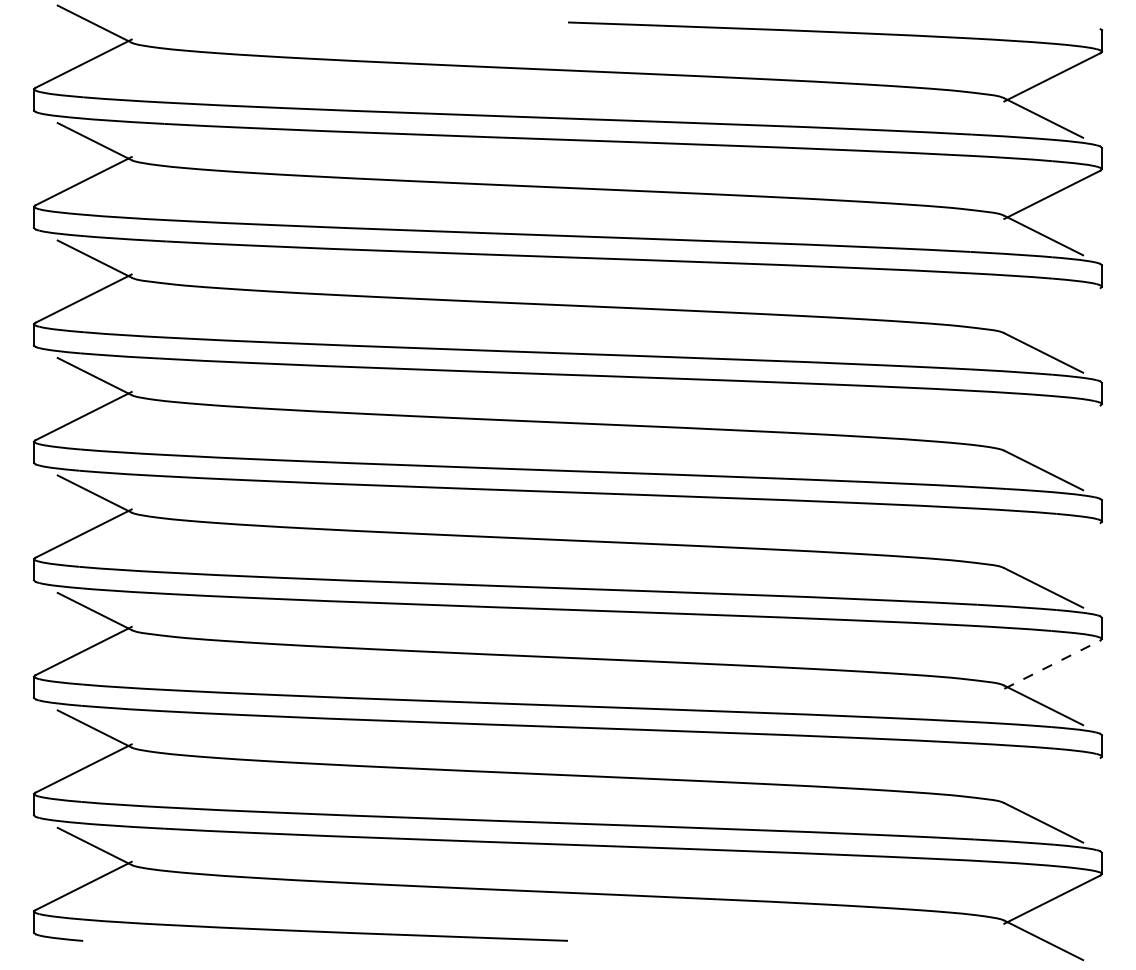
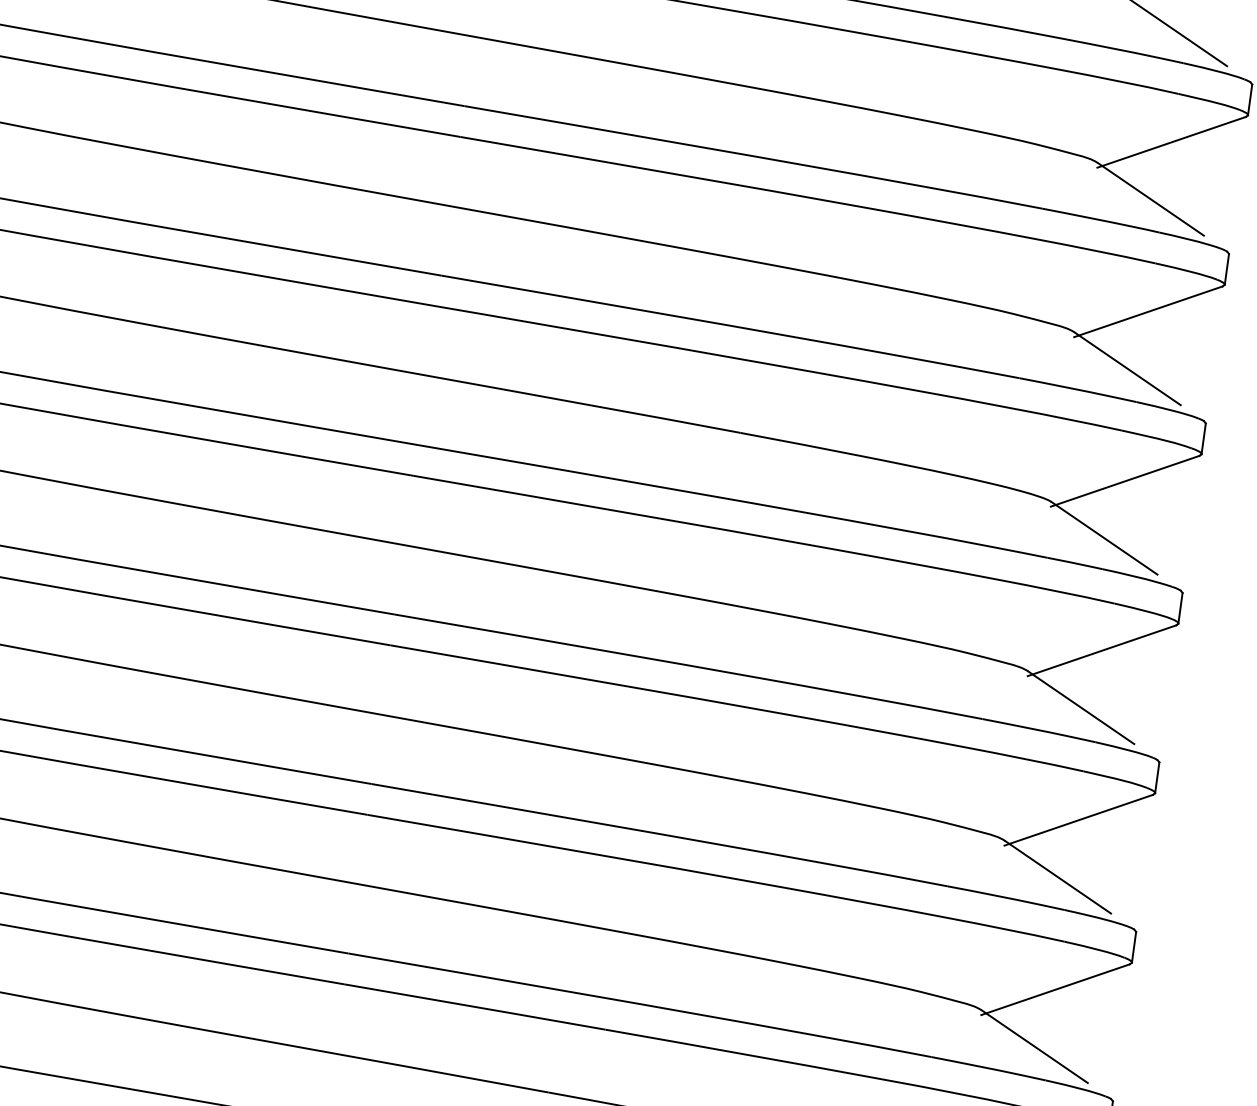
line: (1052, 312) -> (1148, 312), added
line: (1052, 429) -> (1125, 480), added
line: (1052, 546) -> (1102, 649), added
line: (1052, 664) -> (1078, 820), dashed -> solid
line: (1052, 781) -> (1055, 988), added

